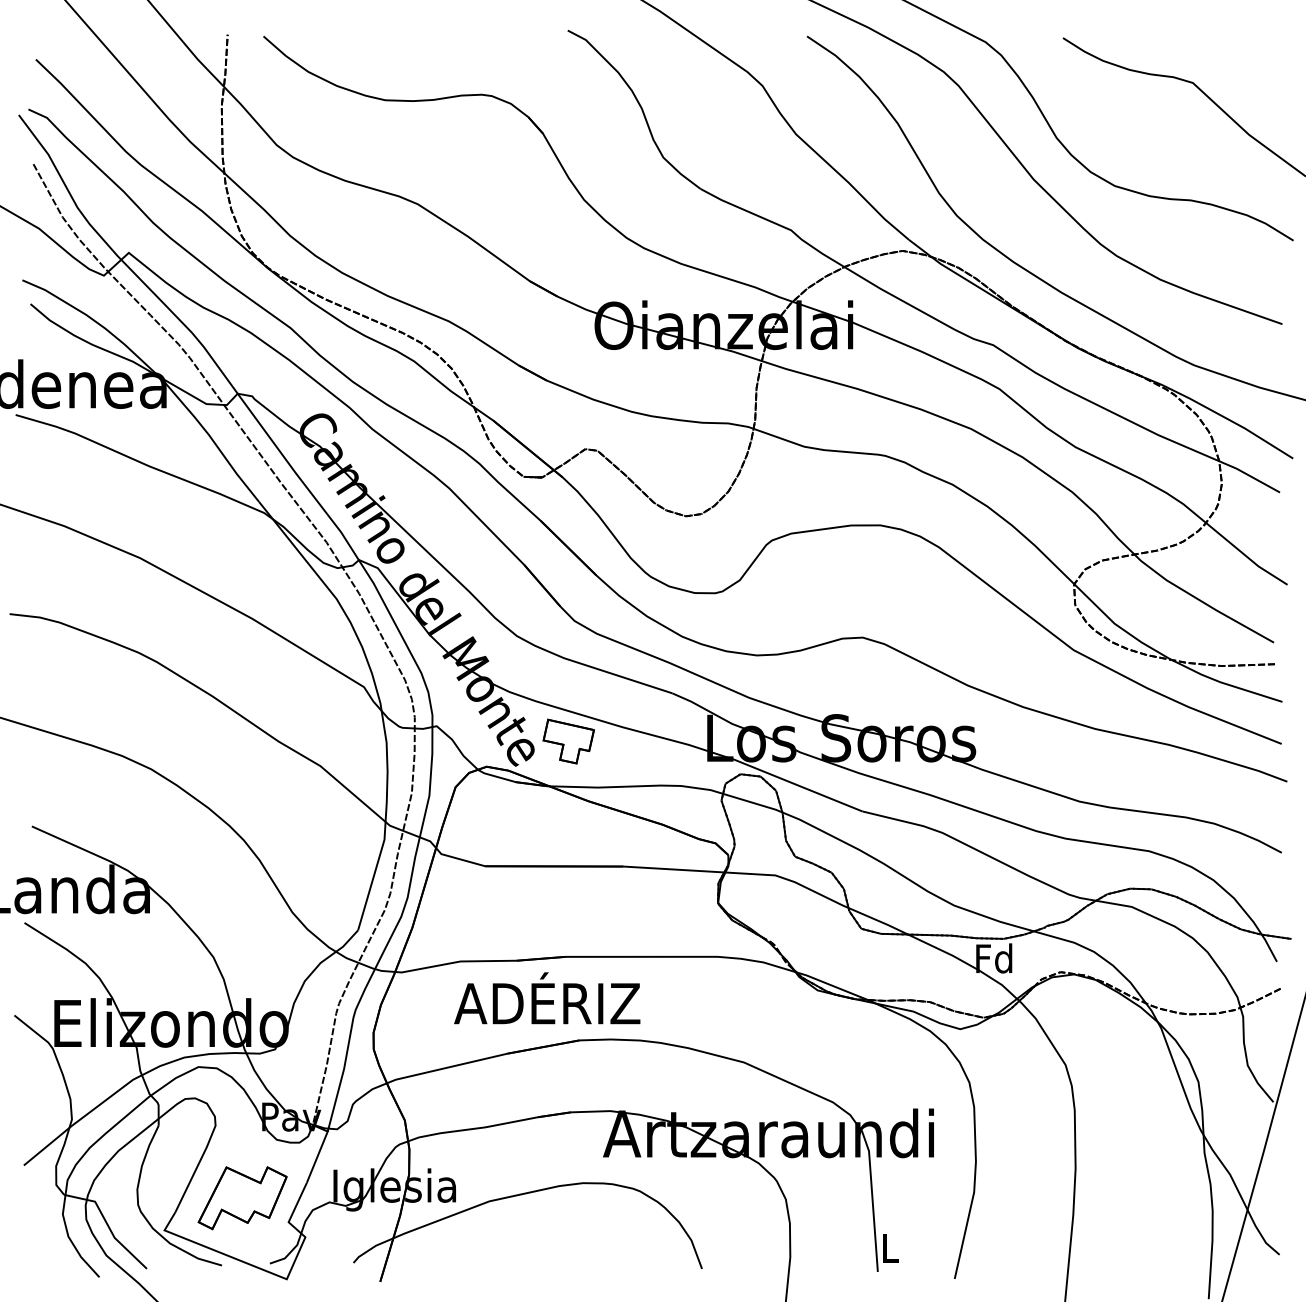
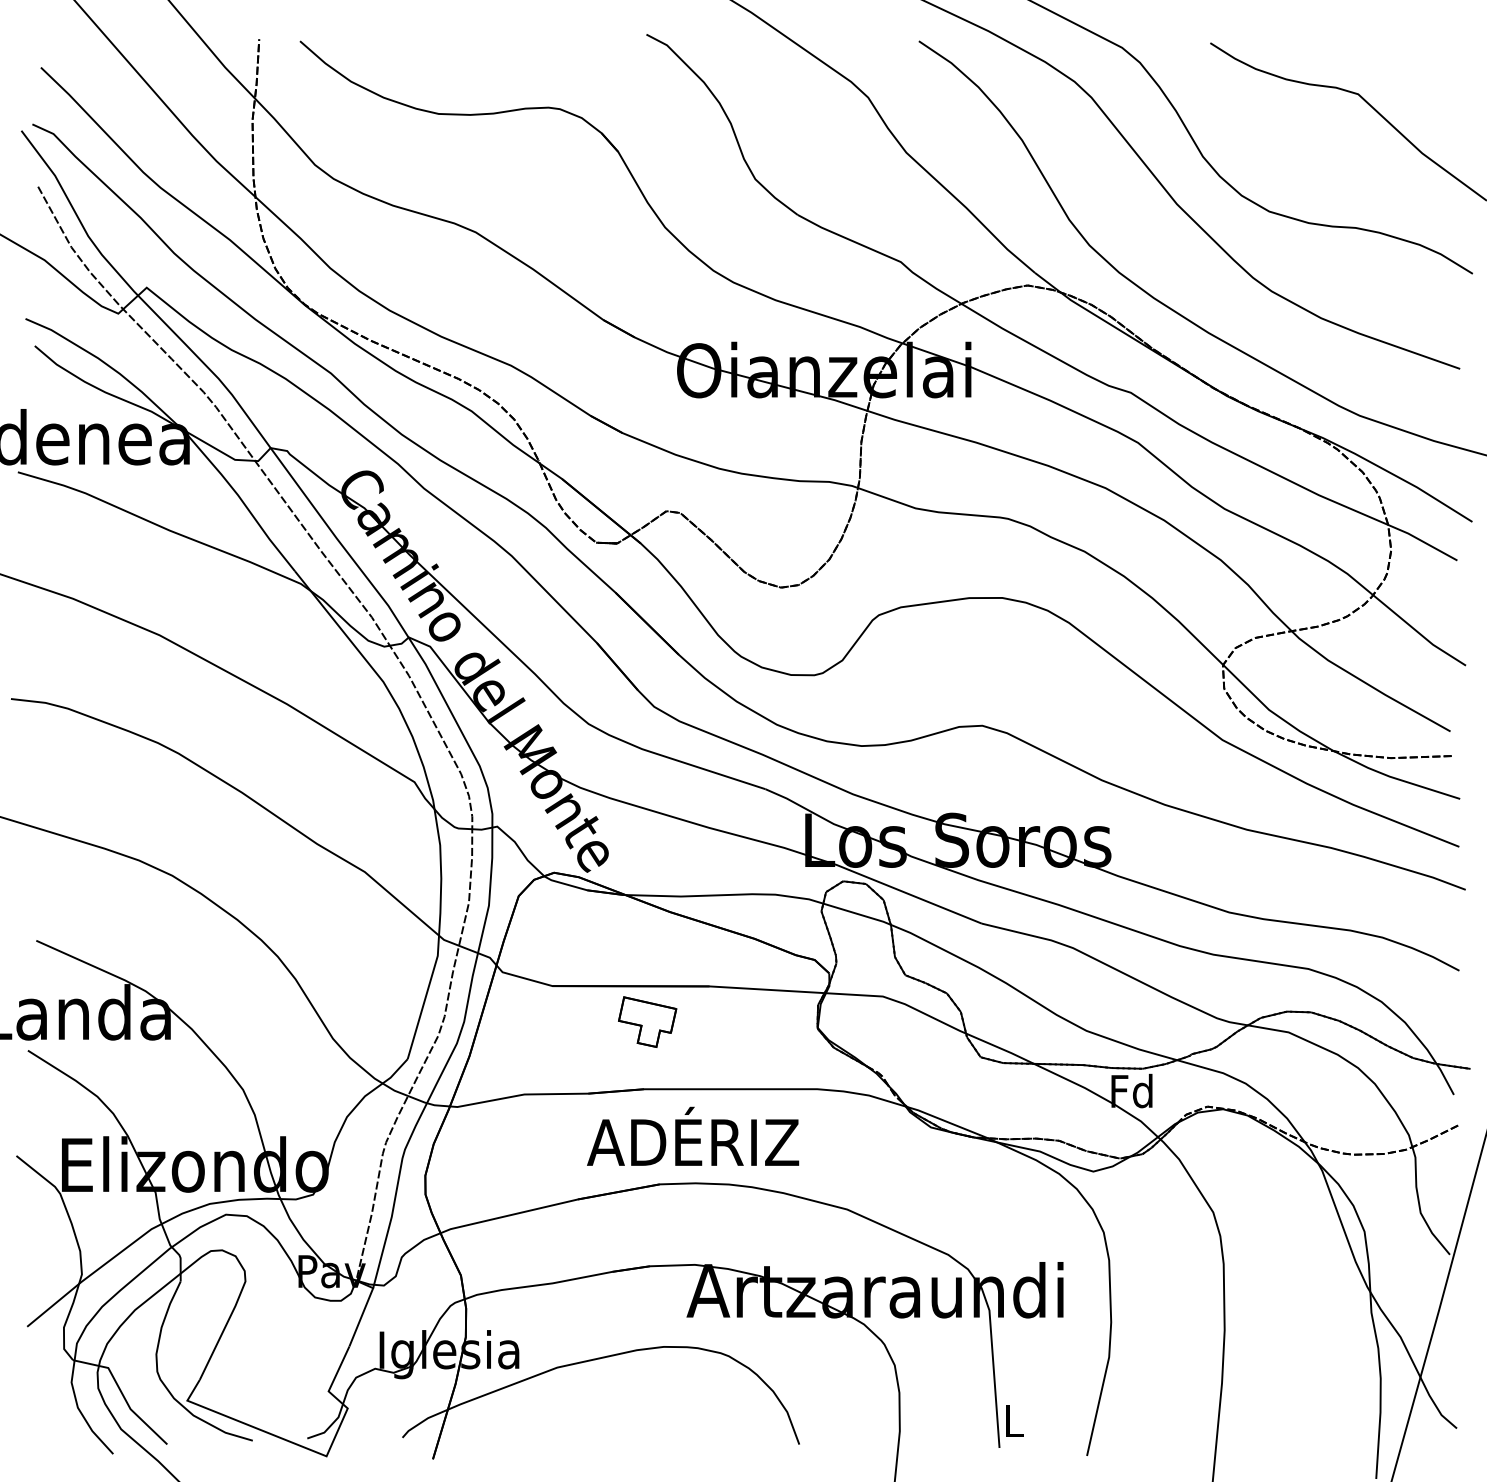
part: (568, 741) -> (647, 1021), moved
text: (547, 997) -> (693, 1135), moved
part: (242, 1197) -> (276, 1363), removed

